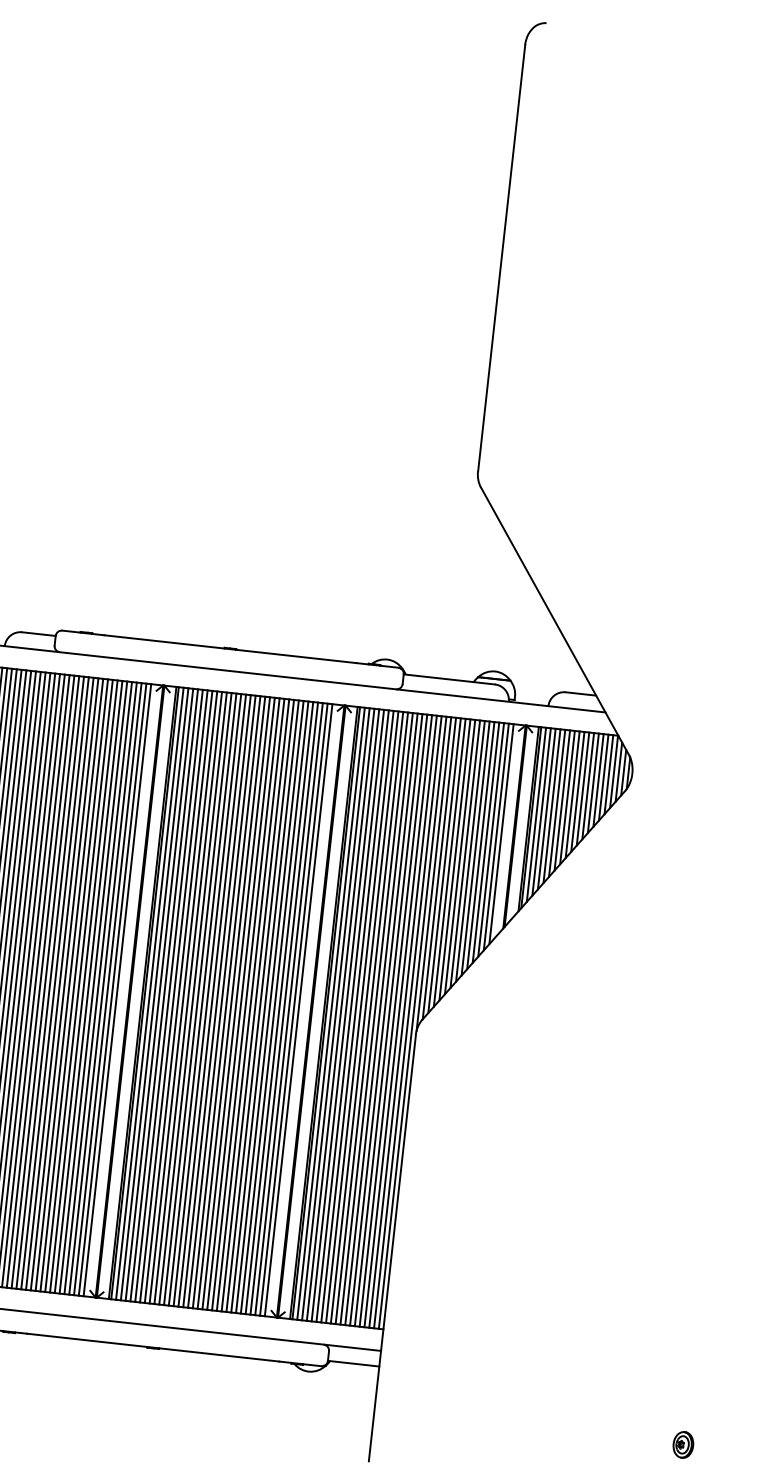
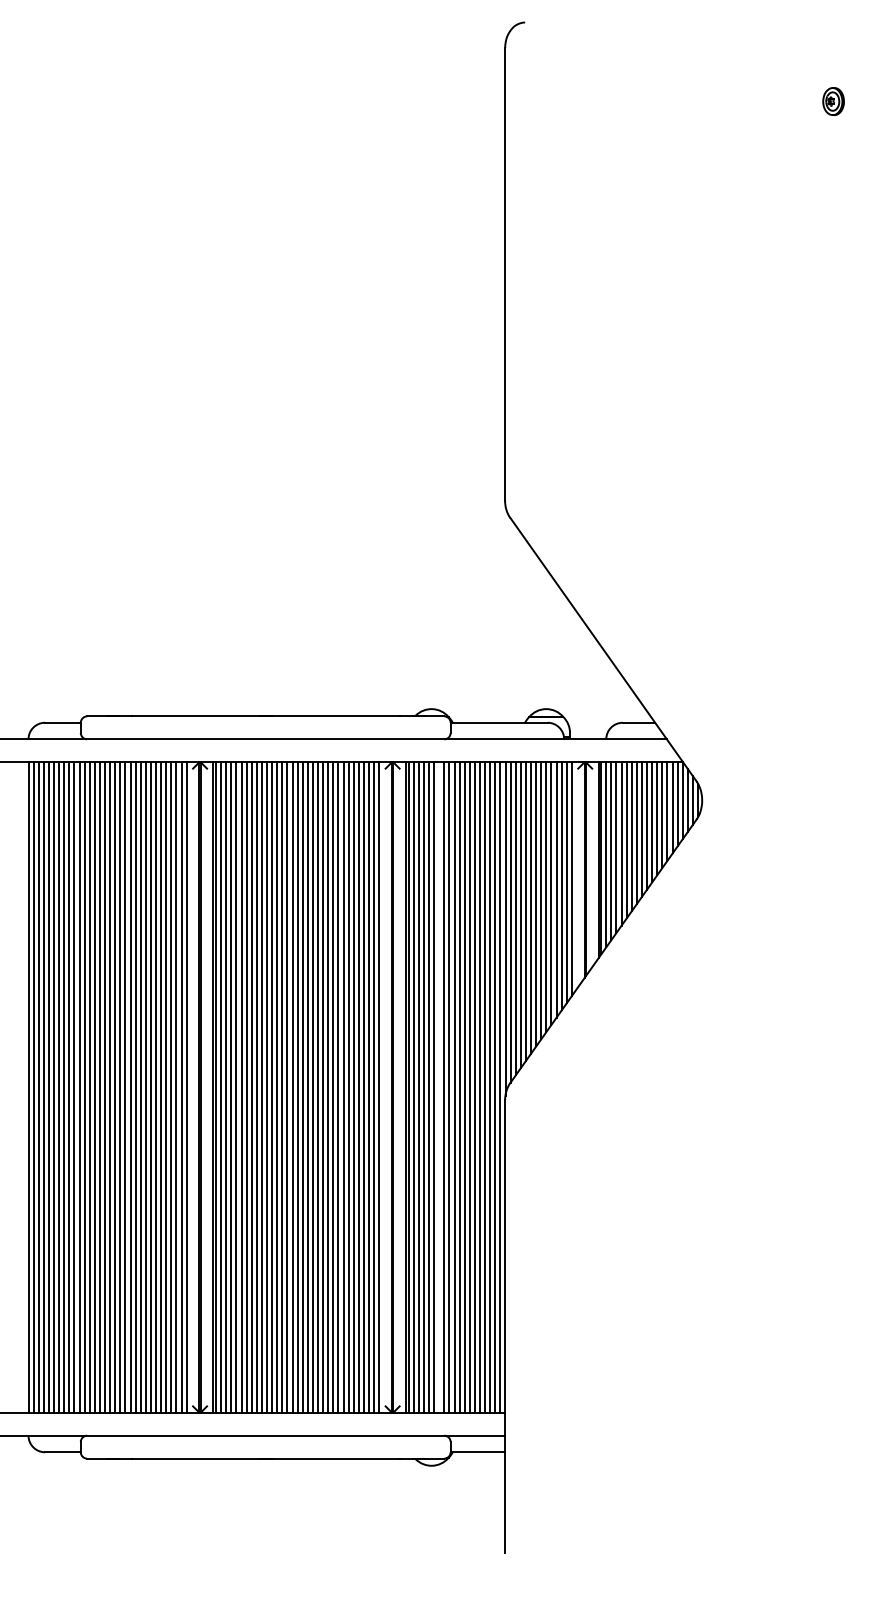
line: (355, 1016) -> (439, 1087), removed
part: (683, 1445) -> (833, 1499), removed

